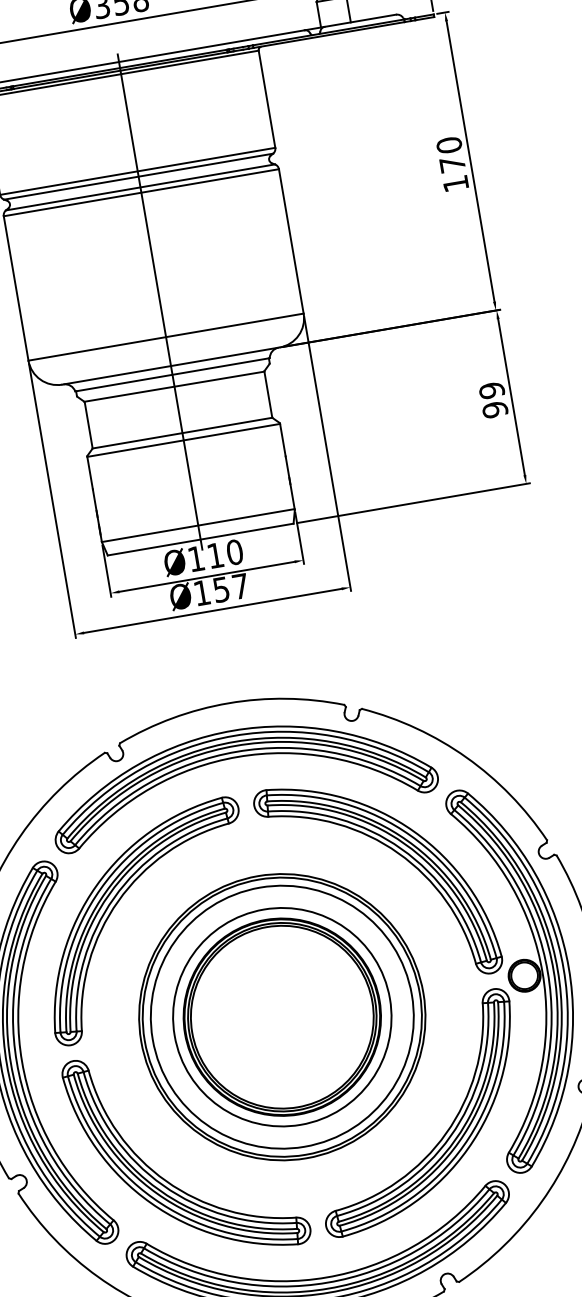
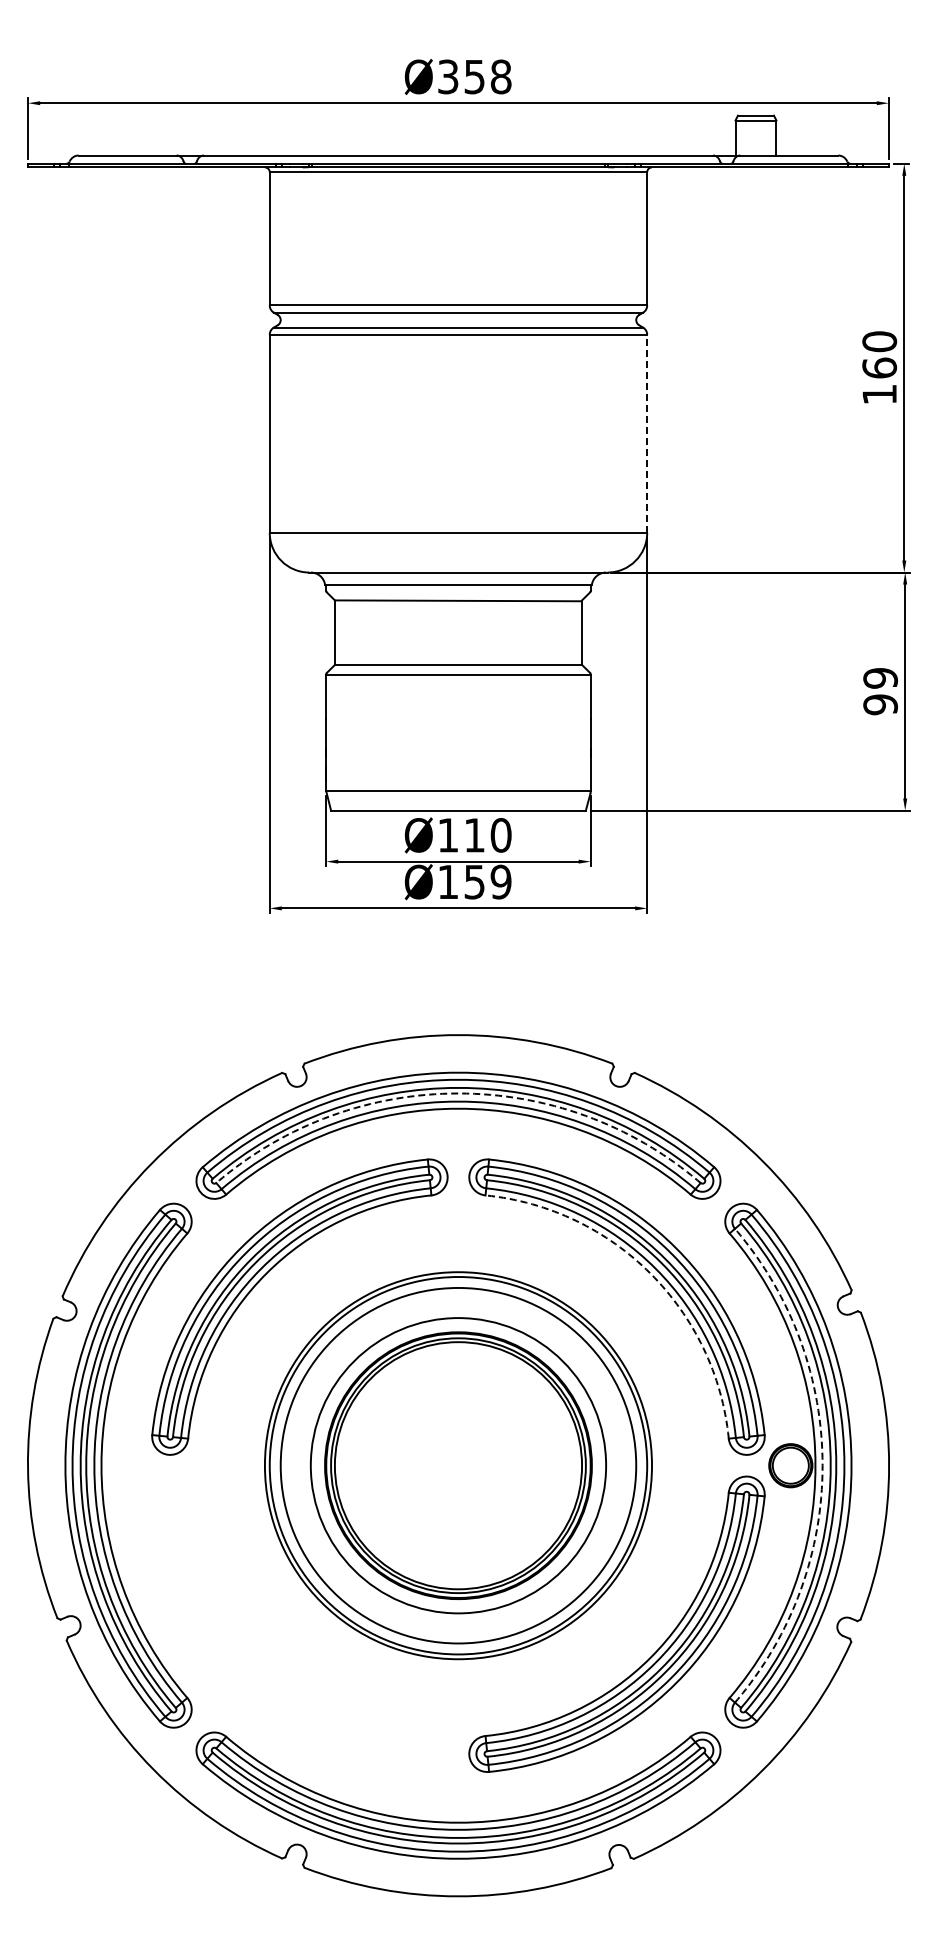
text: (452, 164) -> (879, 367), 170 -> 160
line: (291, 241) -> (647, 433), solid -> dashed
line: (160, 301) -> (458, 484), removed
text: (240, 586) -> (500, 881), Ø157 -> Ø159
arc: (235, 745) -> (458, 1093), solid -> dashed
arc: (398, 853) -> (650, 1273), solid -> dashed
arc: (547, 971) -> (822, 1465), solid -> dashed
part: (166, 1180) -> (266, 1656), removed

